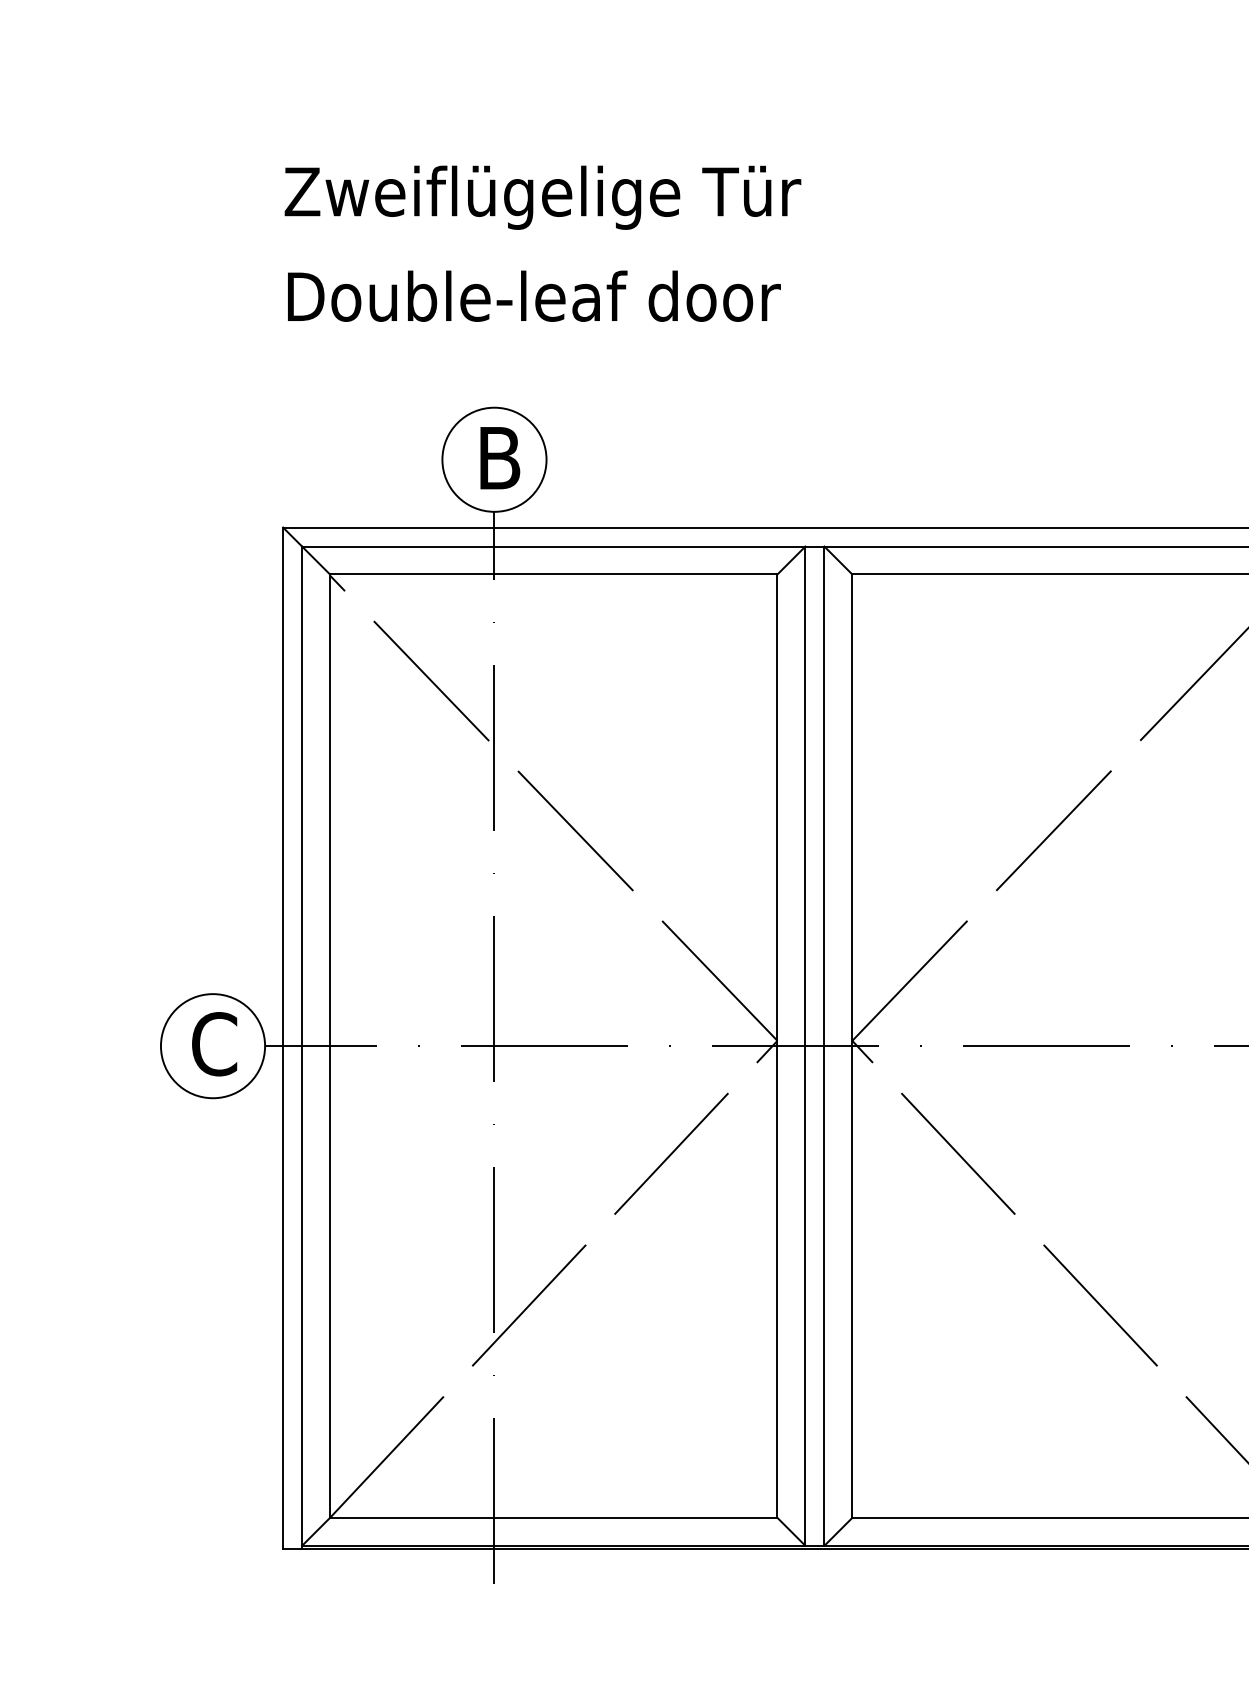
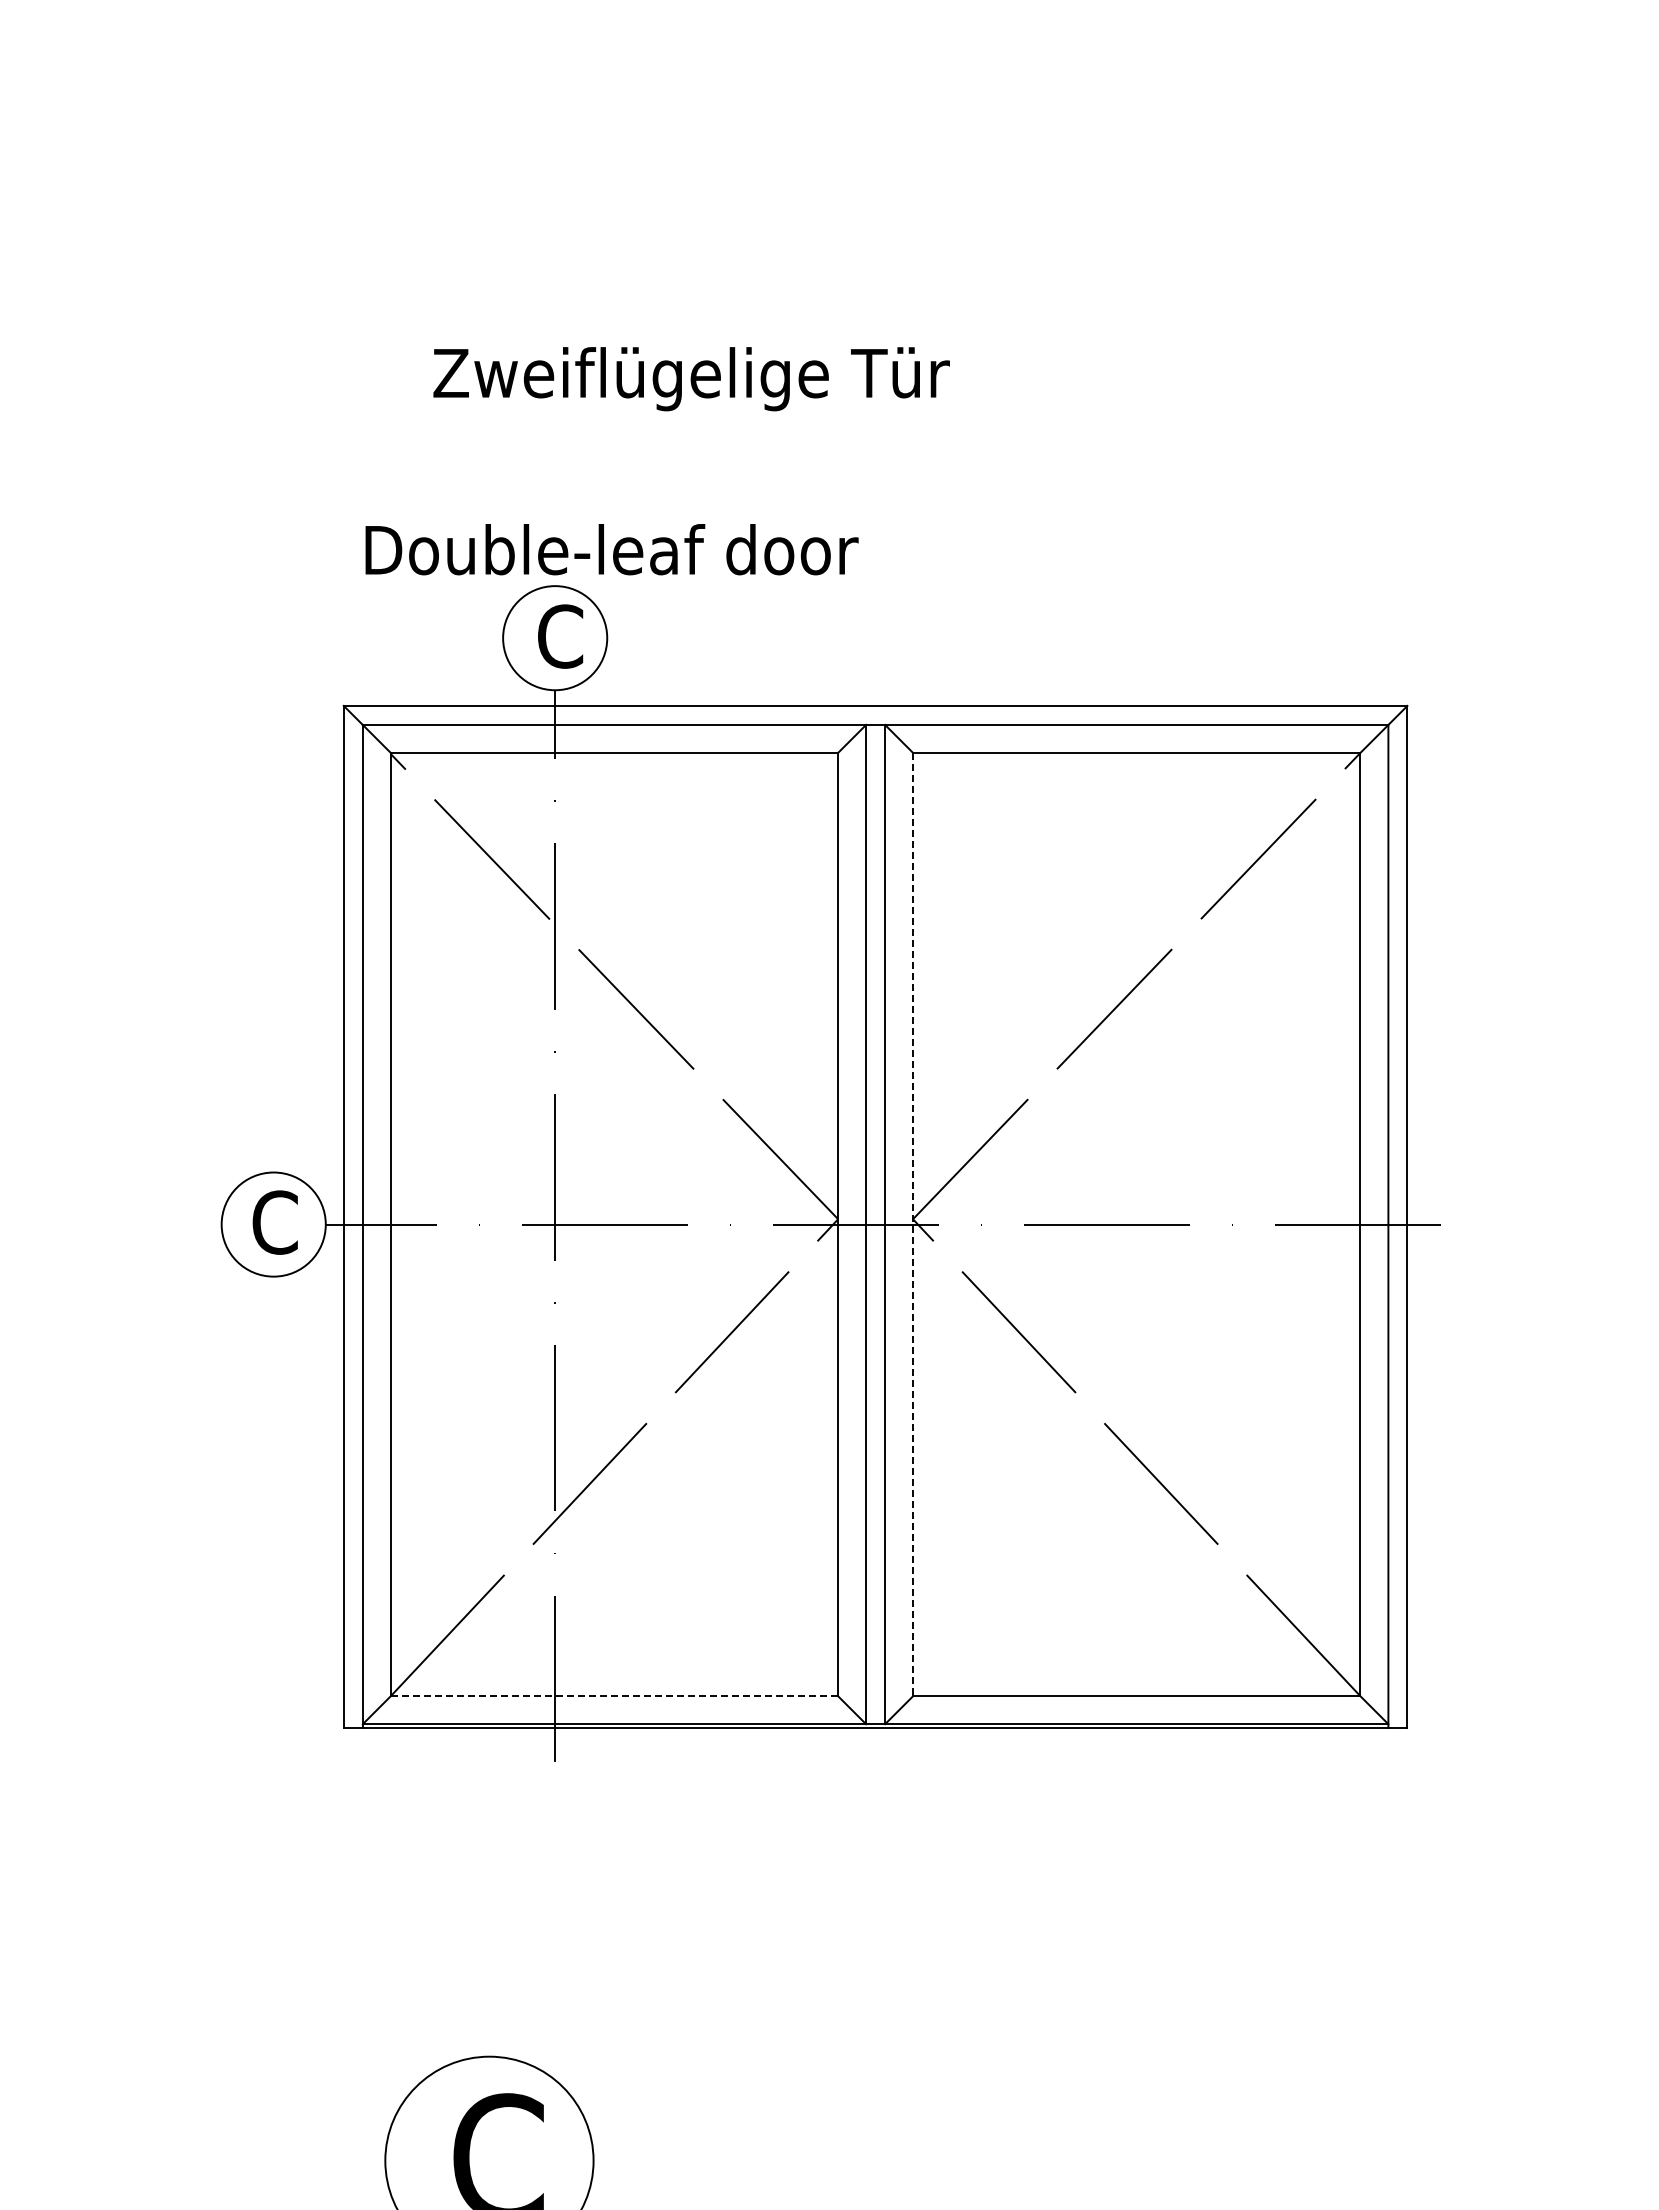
text: (542, 198) -> (691, 379), moved
text: (533, 296) -> (611, 549), moved
text: (499, 458) -> (560, 636), B -> C
line: (852, 1046) -> (913, 1224), solid -> dashed
line: (553, 1518) -> (614, 1696), solid -> dashed

